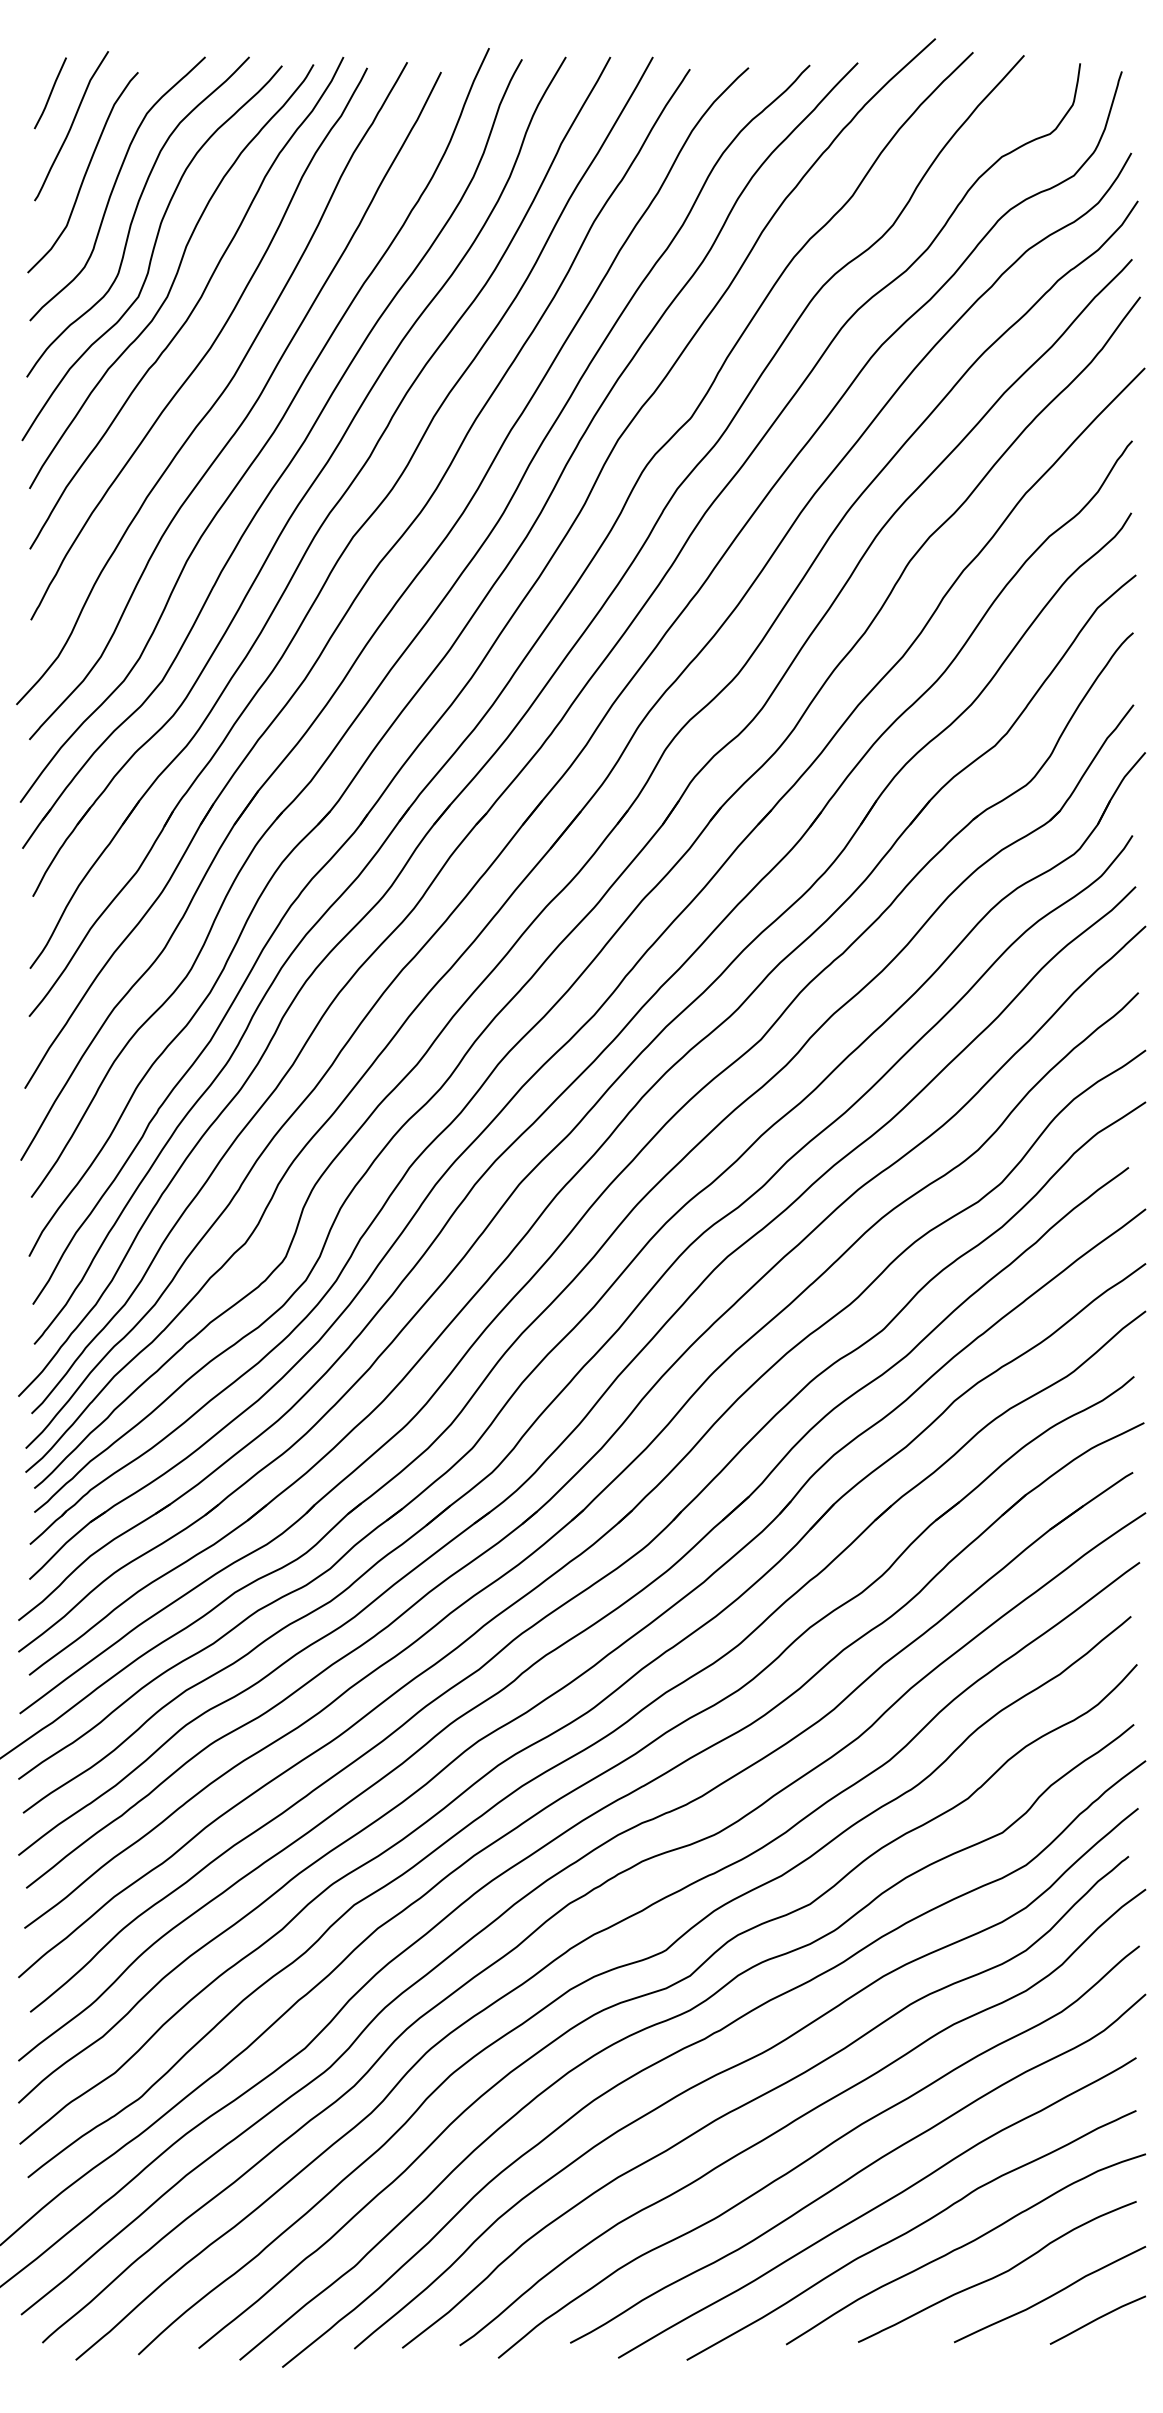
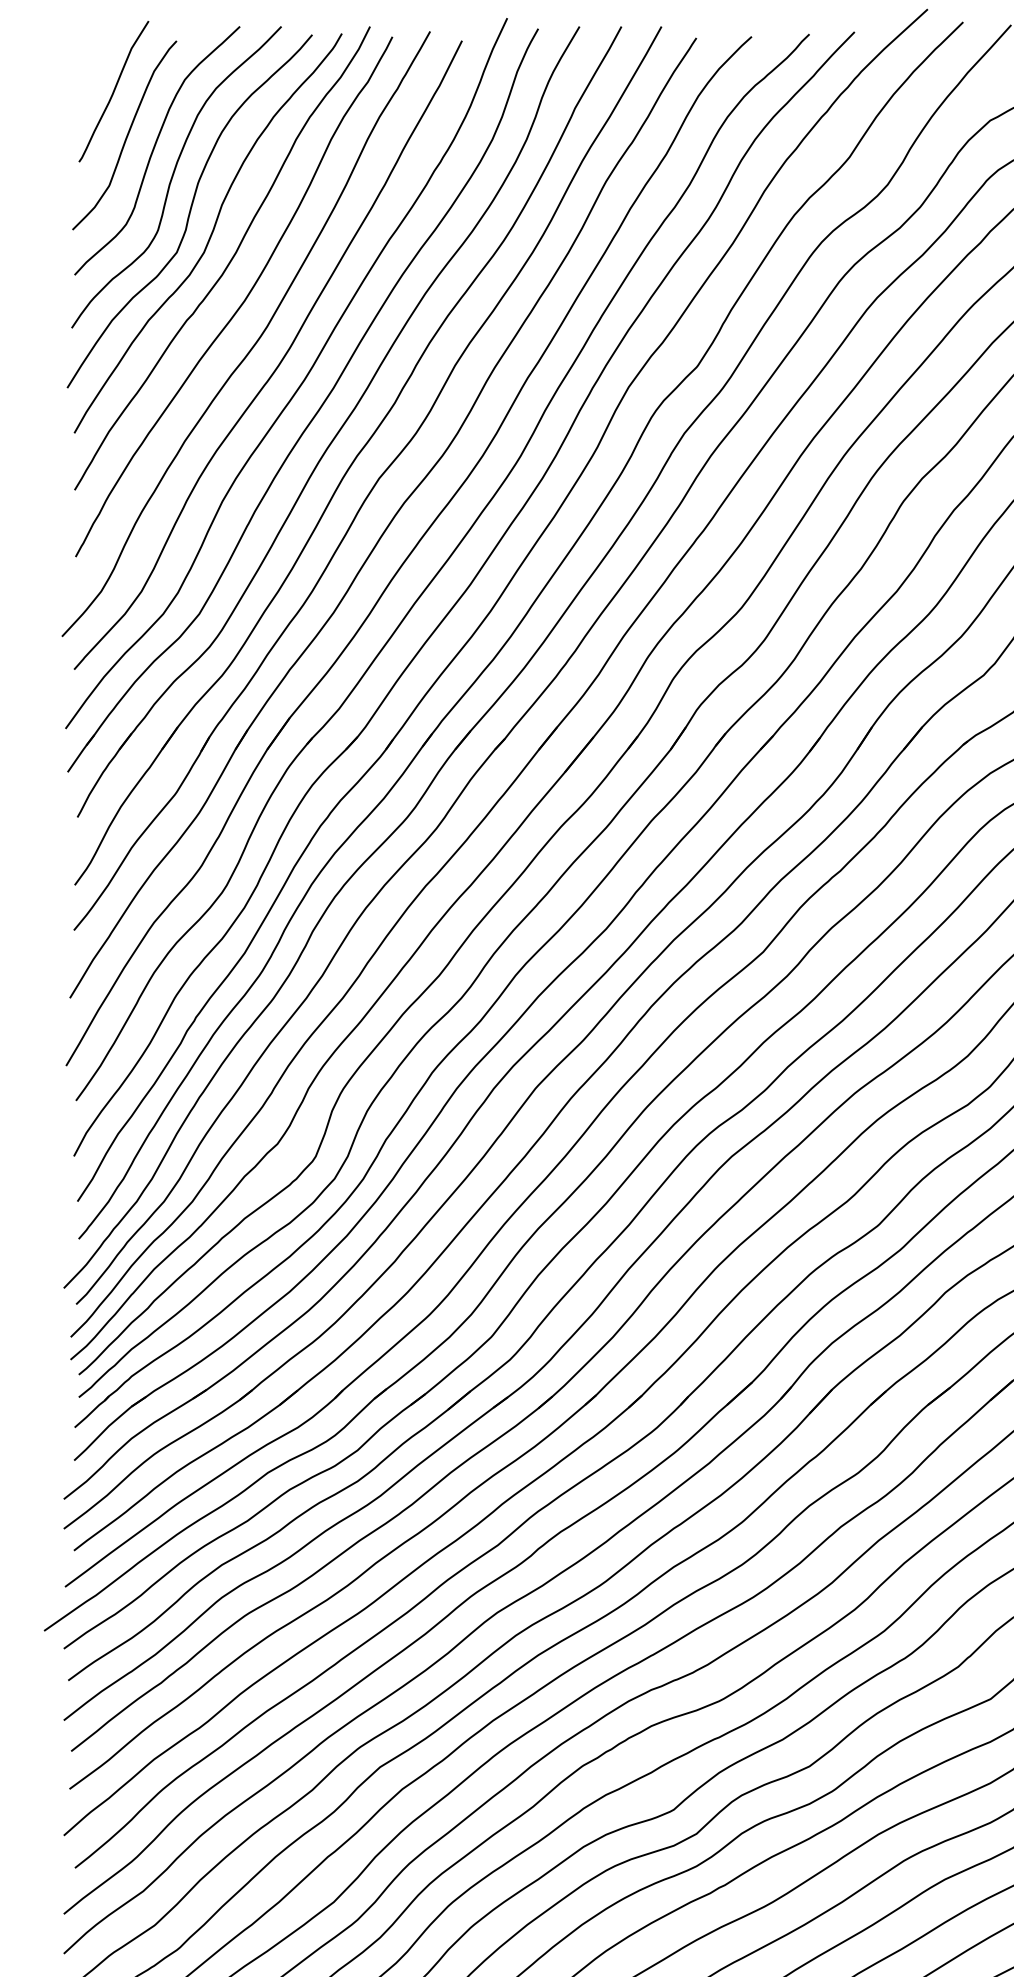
line: (49, 93) -> (93, 60), removed

